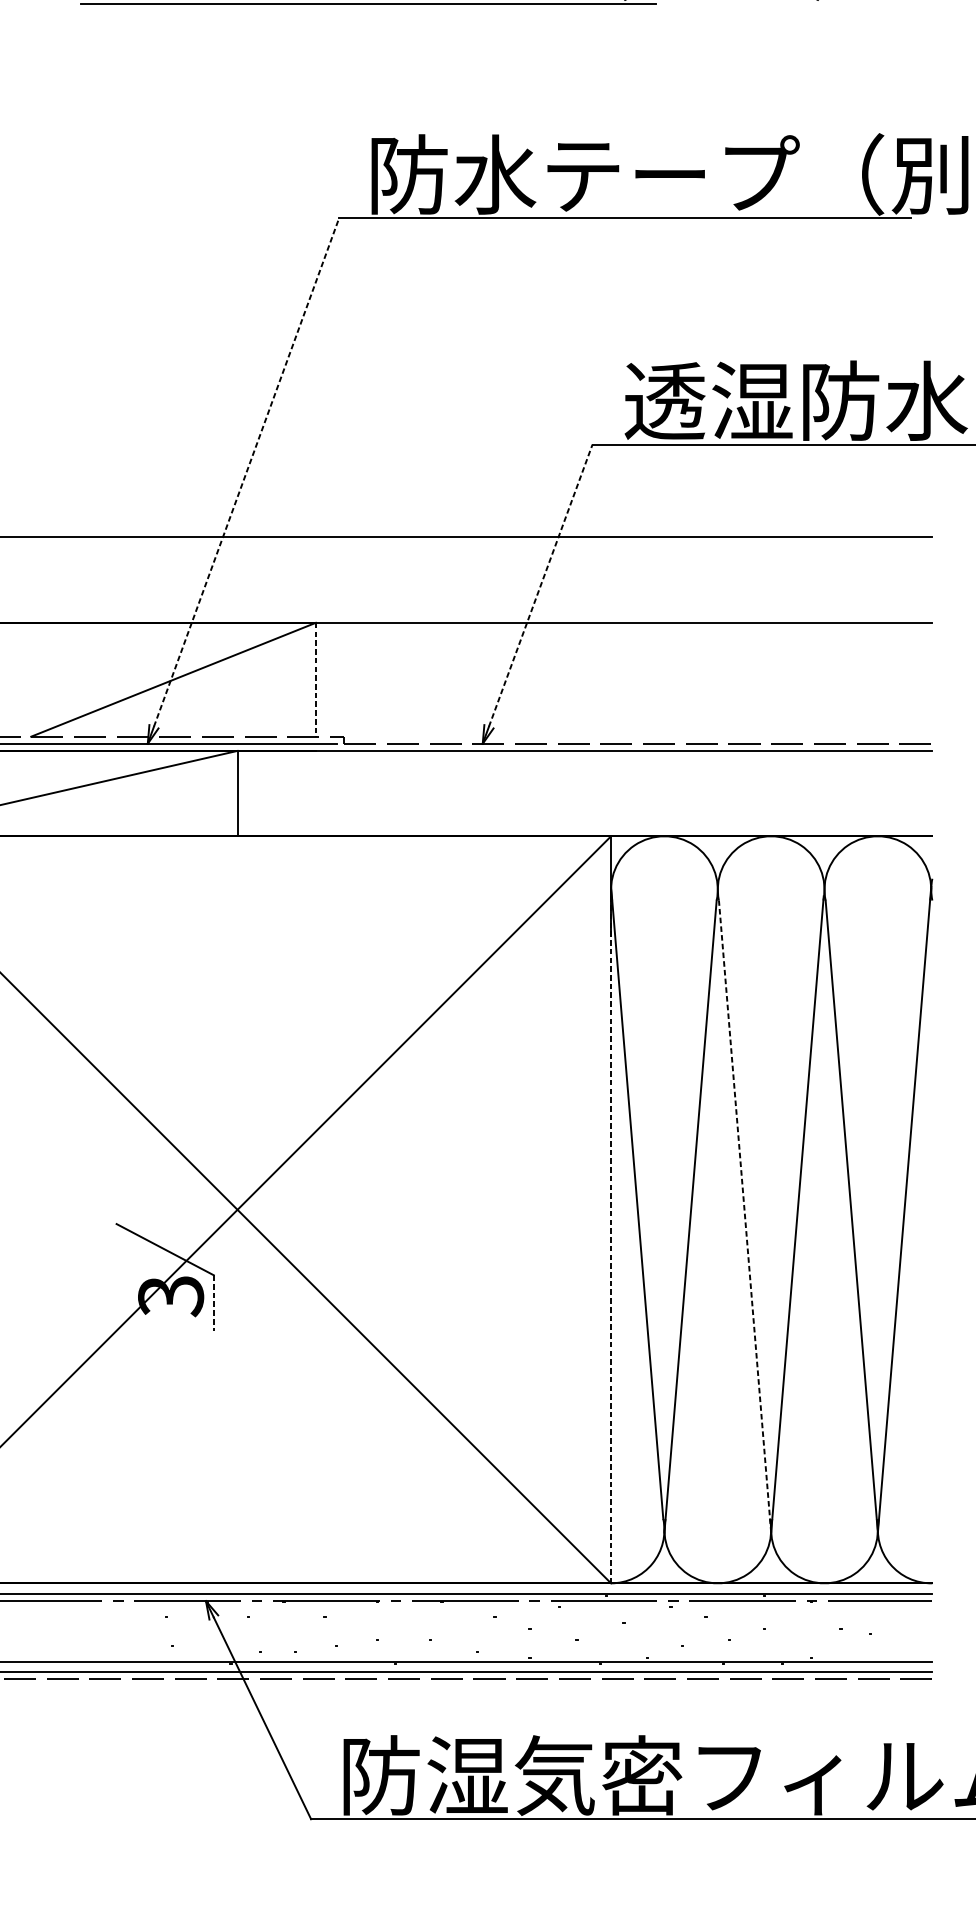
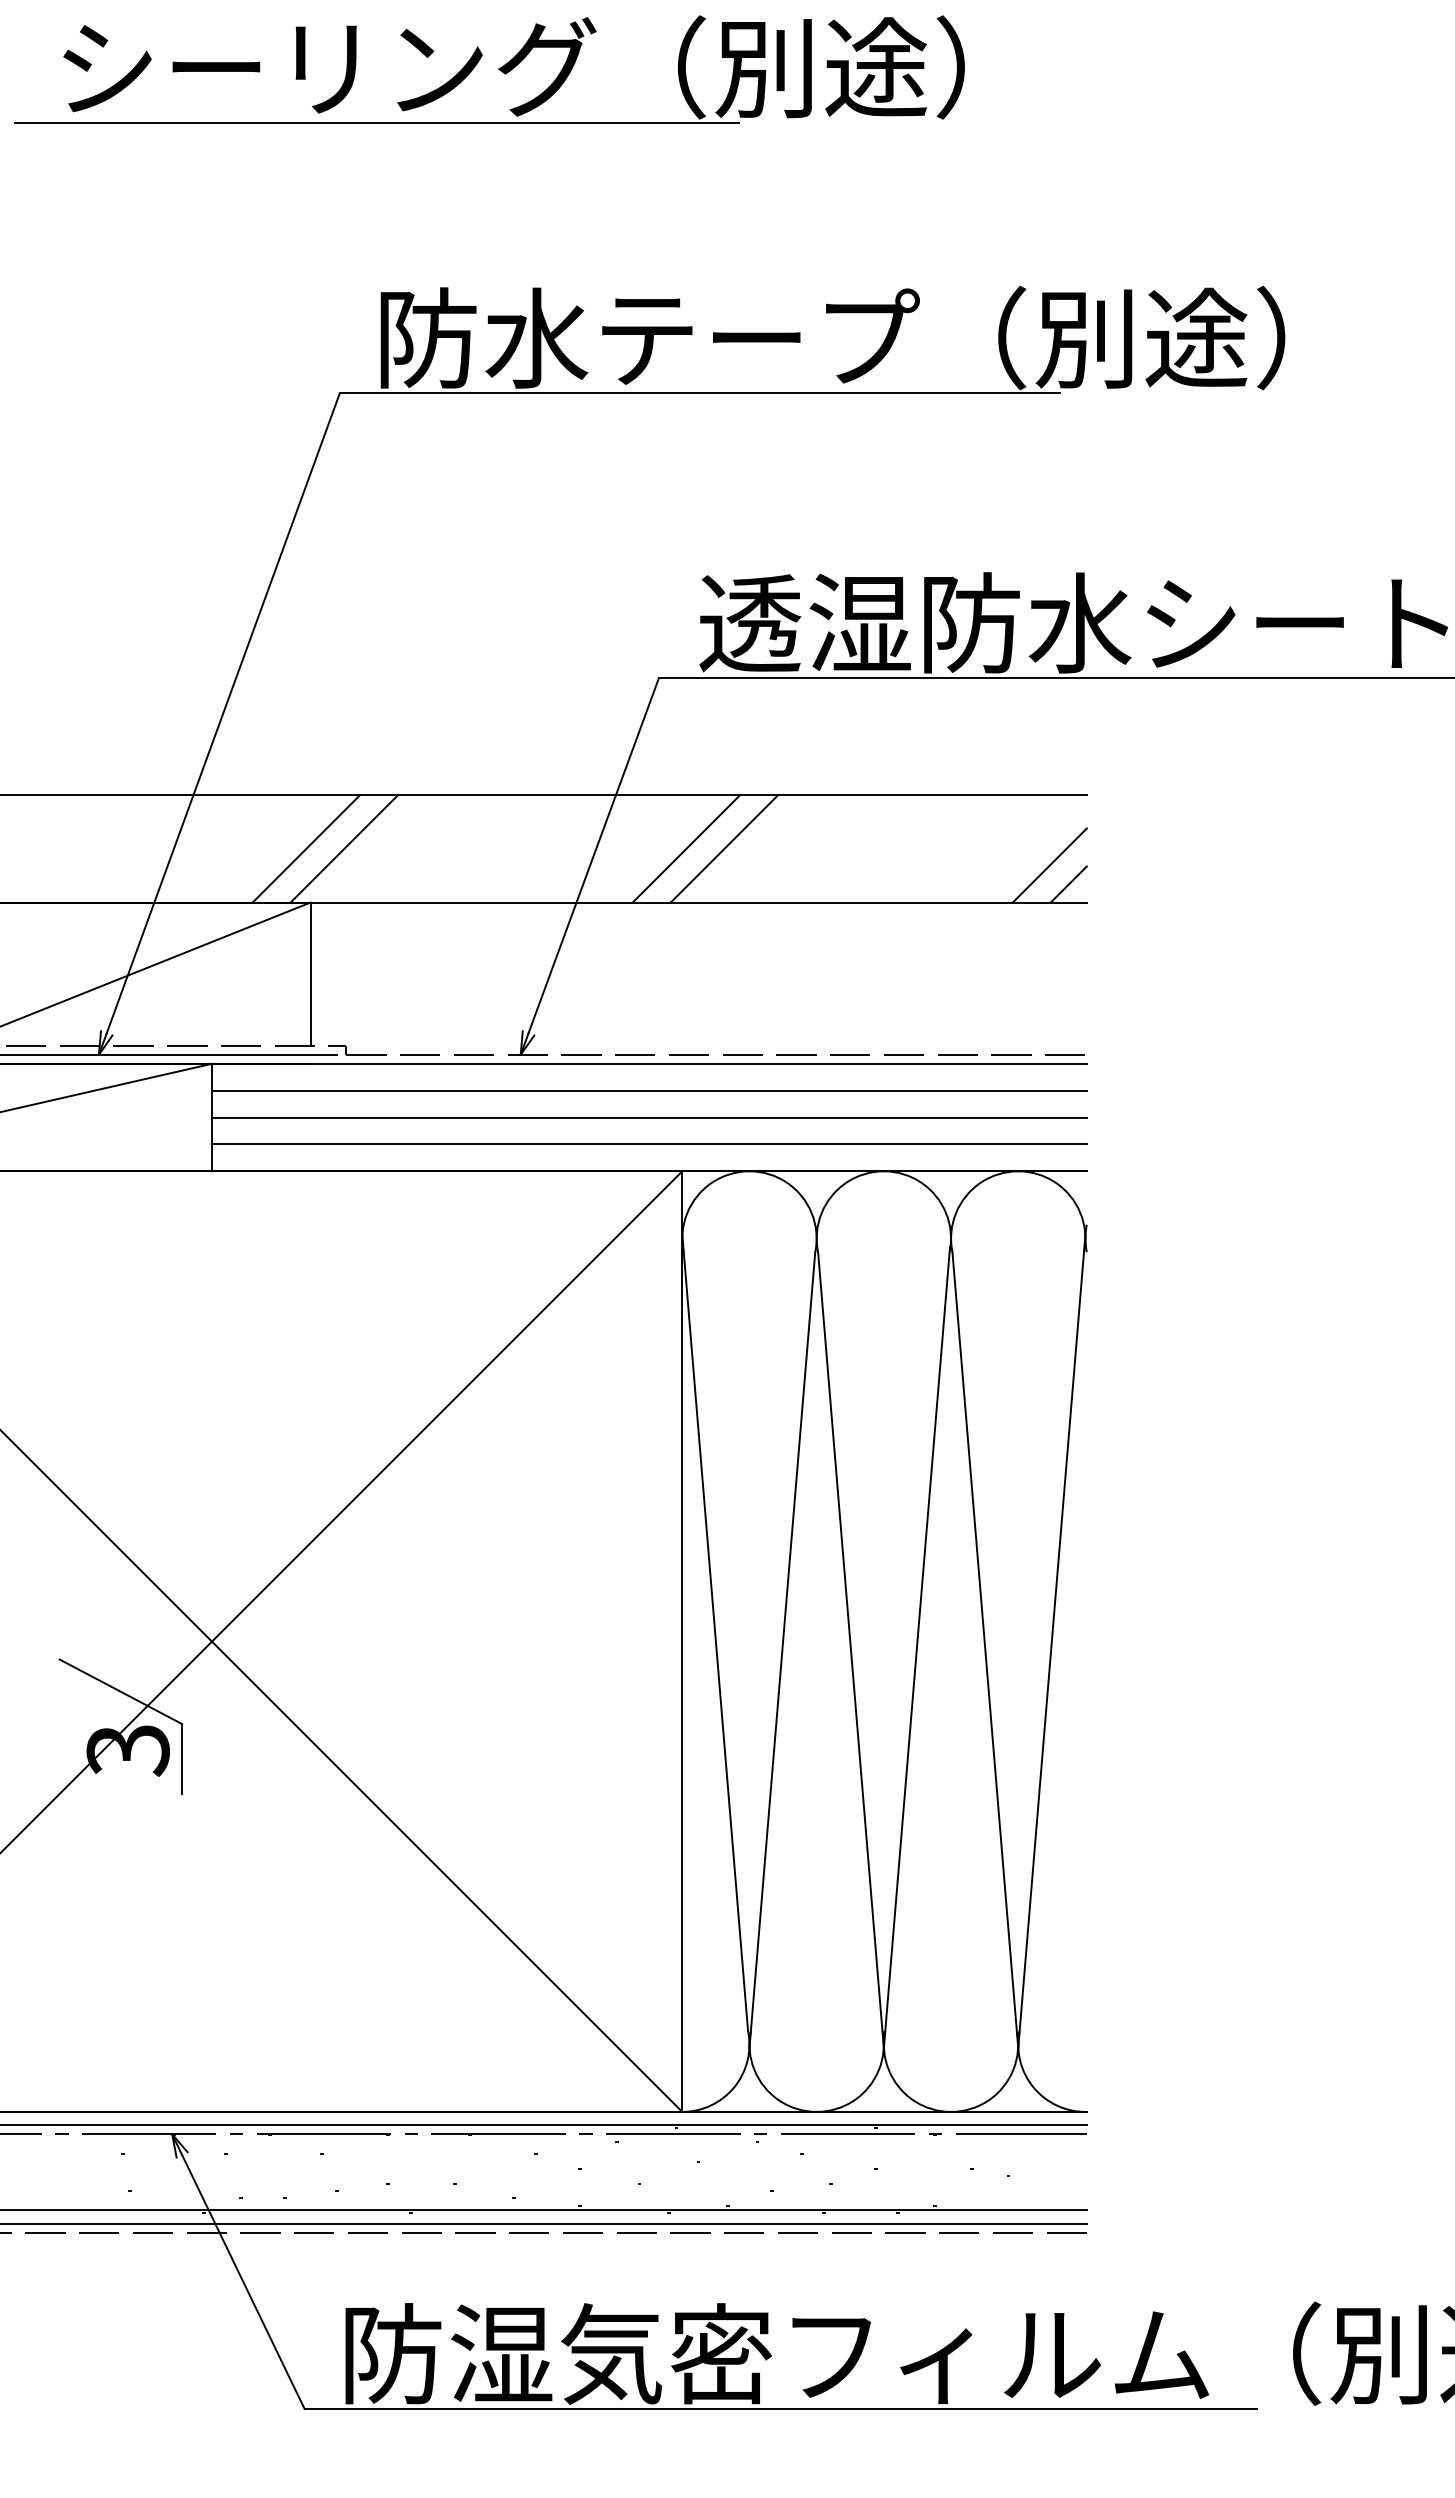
line: (246, 472) -> (223, 713), dashed -> solid
line: (312, 579) -> (306, 848), added
line: (342, 579) -> (344, 848), added
line: (614, 579) -> (686, 848), added
line: (644, 579) -> (724, 848), added
line: (540, 585) -> (593, 855), dashed -> solid
line: (902, 593) -> (1049, 865), added
line: (917, 608) -> (1068, 884), added
line: (315, 679) -> (310, 974), dashed -> solid
line: (584, 772) -> (648, 1090), added
line: (584, 793) -> (648, 1117), added
line: (584, 815) -> (648, 1144), added
line: (744, 1216) -> (850, 1649), dashed -> solid
line: (611, 1236) -> (682, 1675), dashed -> solid
line: (214, 1302) -> (182, 1758), dashed -> solid

